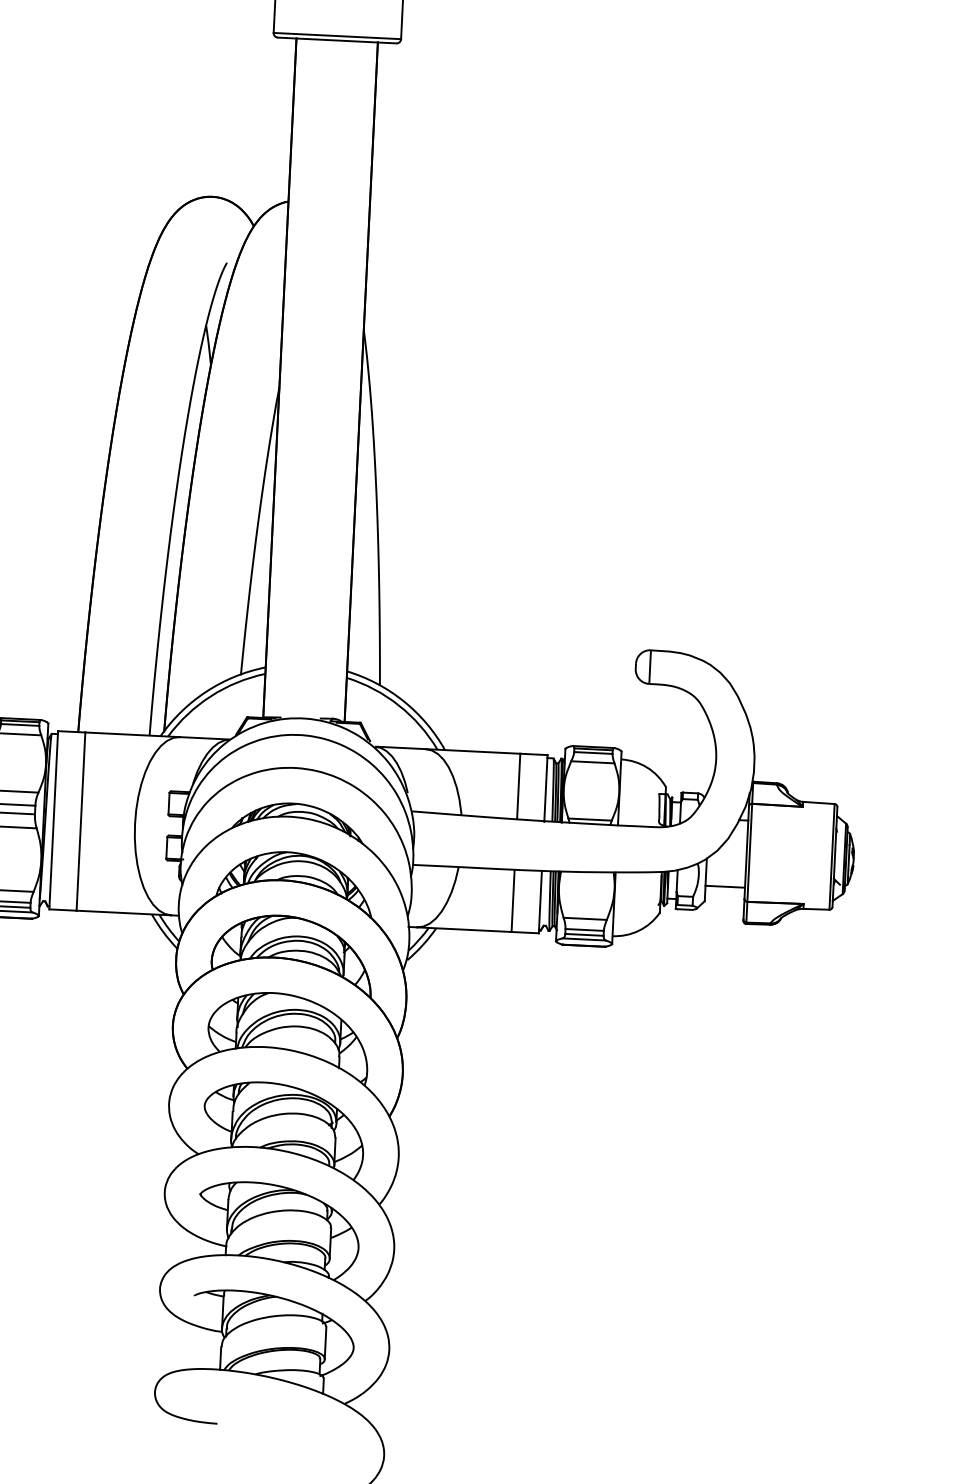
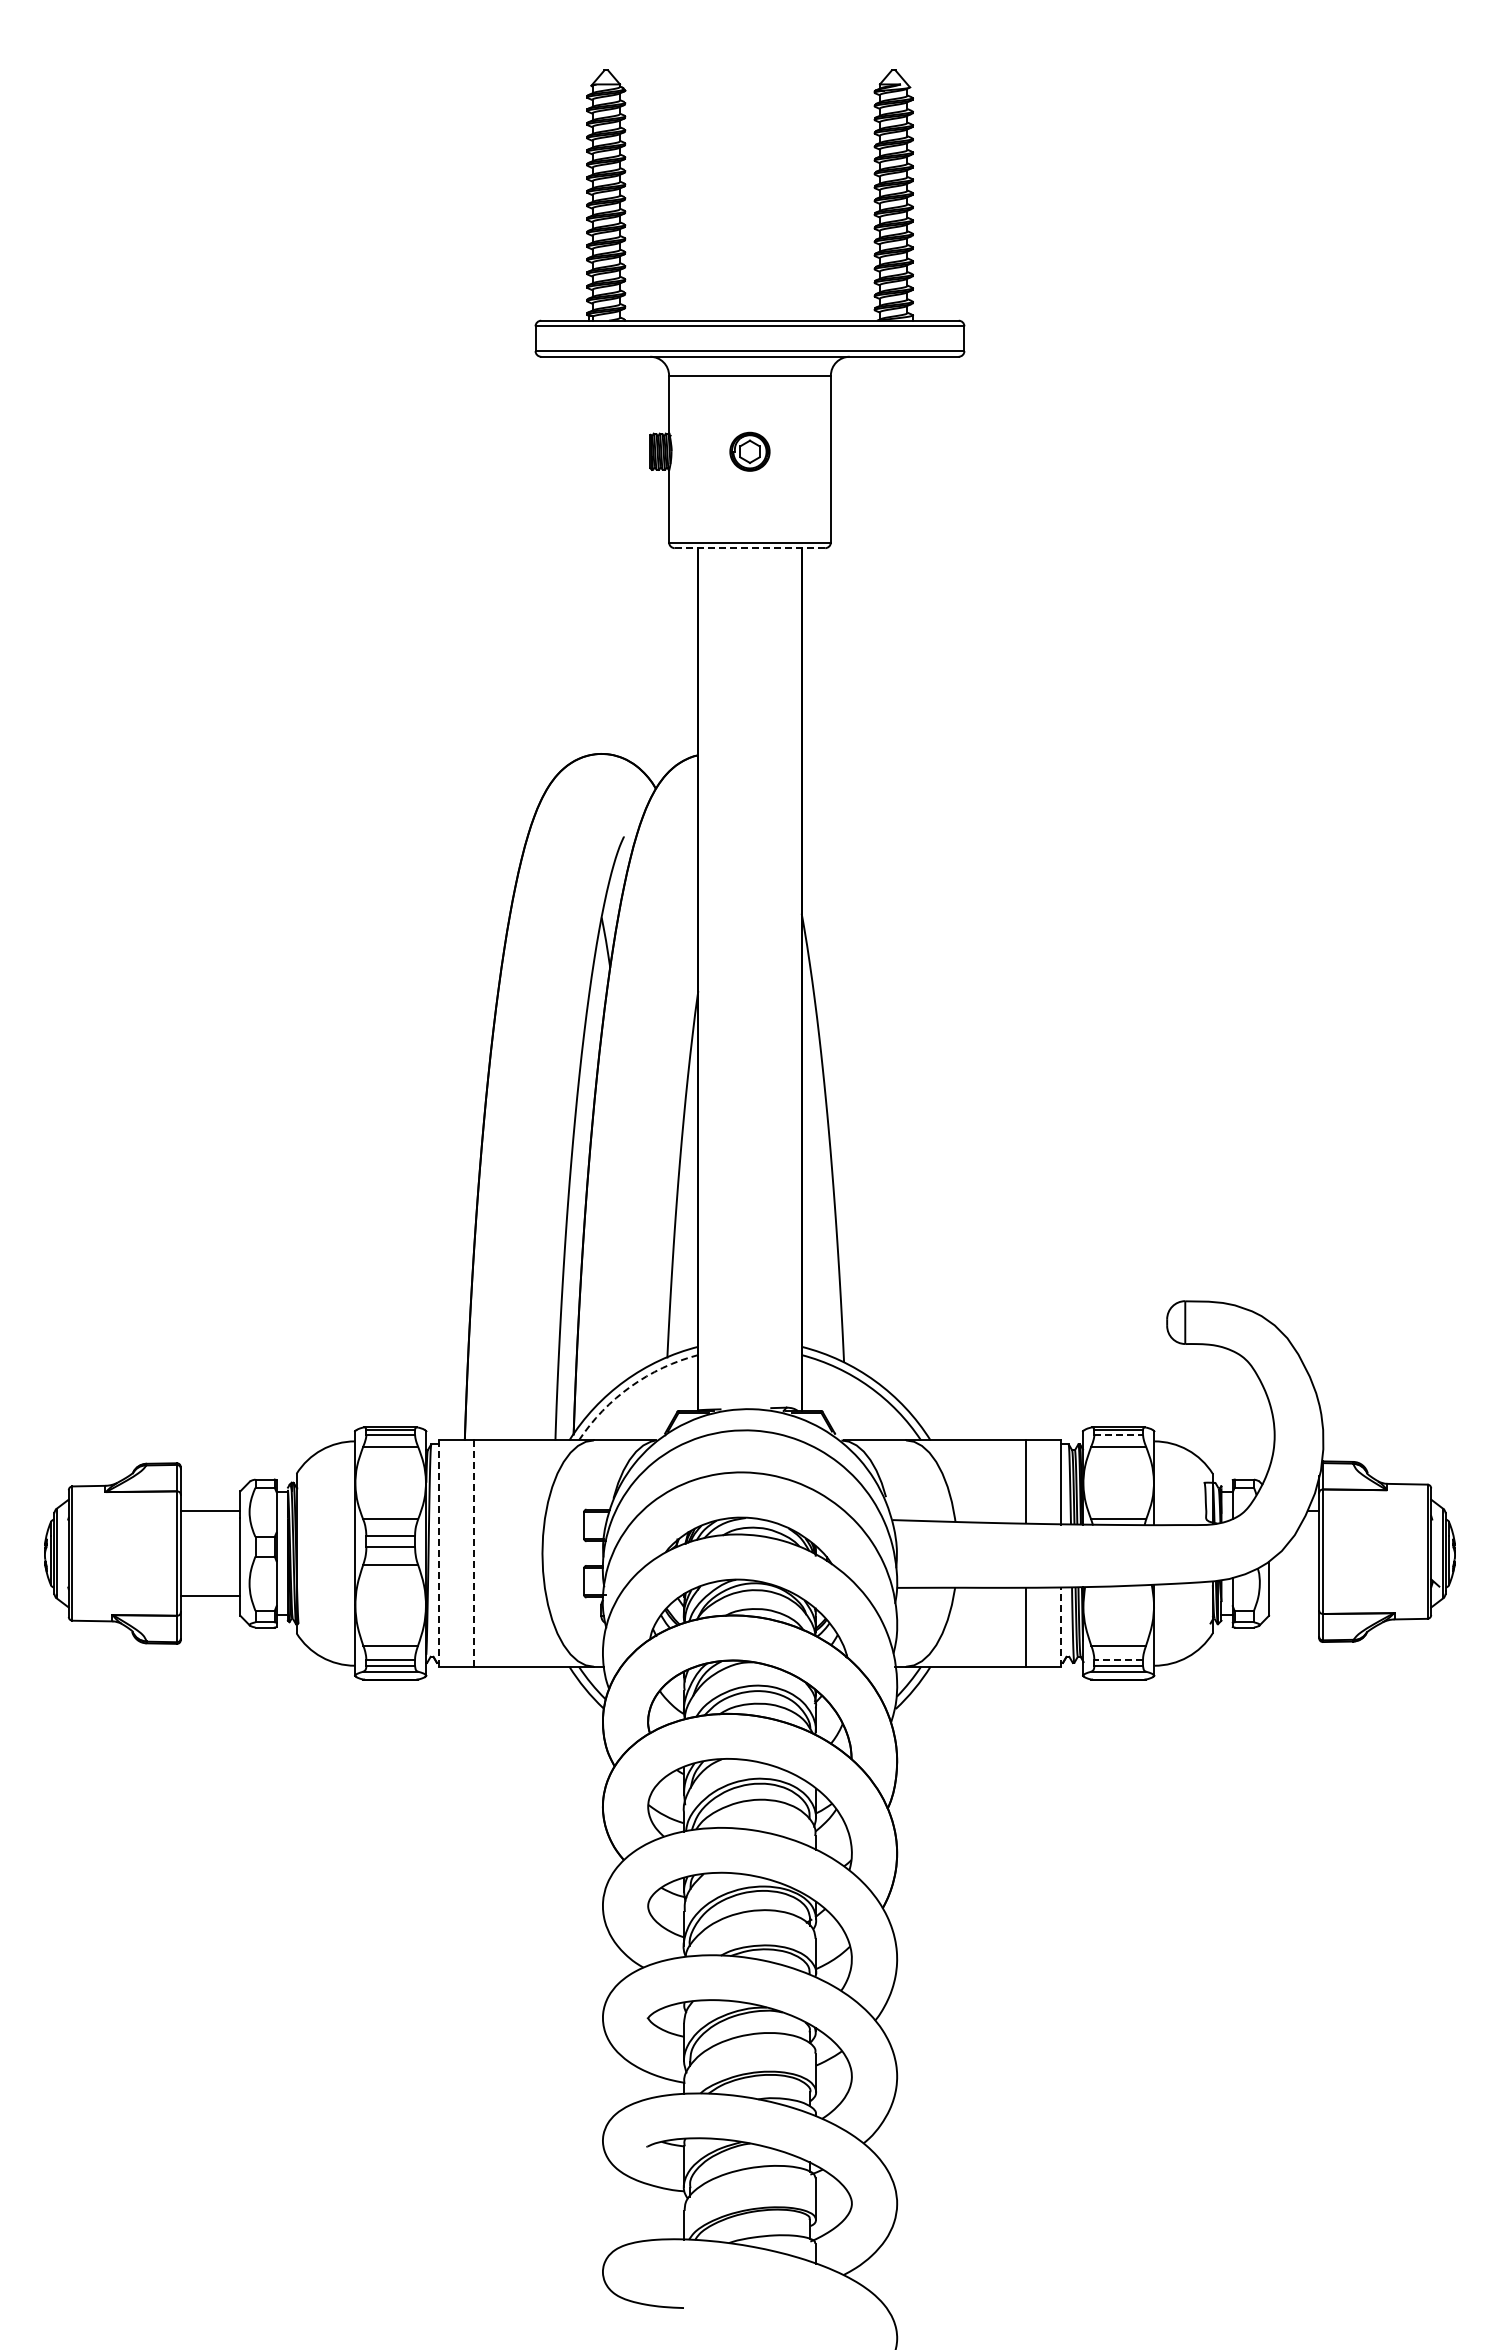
line: (337, 40) -> (750, 548), solid -> dashed
arc: (210, 696) -> (630, 1386), solid -> dashed
line: (594, 752) -> (1119, 1434), solid -> dashed
line: (53, 820) -> (439, 1553), solid -> dashed
line: (80, 822) -> (473, 1554), solid -> dashed
line: (725, 887) -> (1294, 1596), removed
line: (540, 902) -> (1060, 1627), solid -> dashed
line: (584, 929) -> (1118, 1659), solid -> dashed

